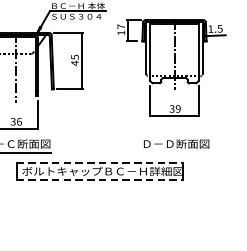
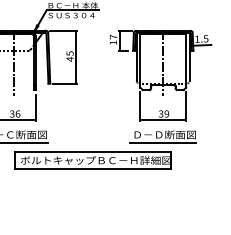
part: (172, 67) -> (161, 75), moved
line: (174, 153) -> (163, 143), added
line: (100, 162) -> (93, 152), dashed -> solid
line: (100, 179) -> (93, 168), dashed -> solid

